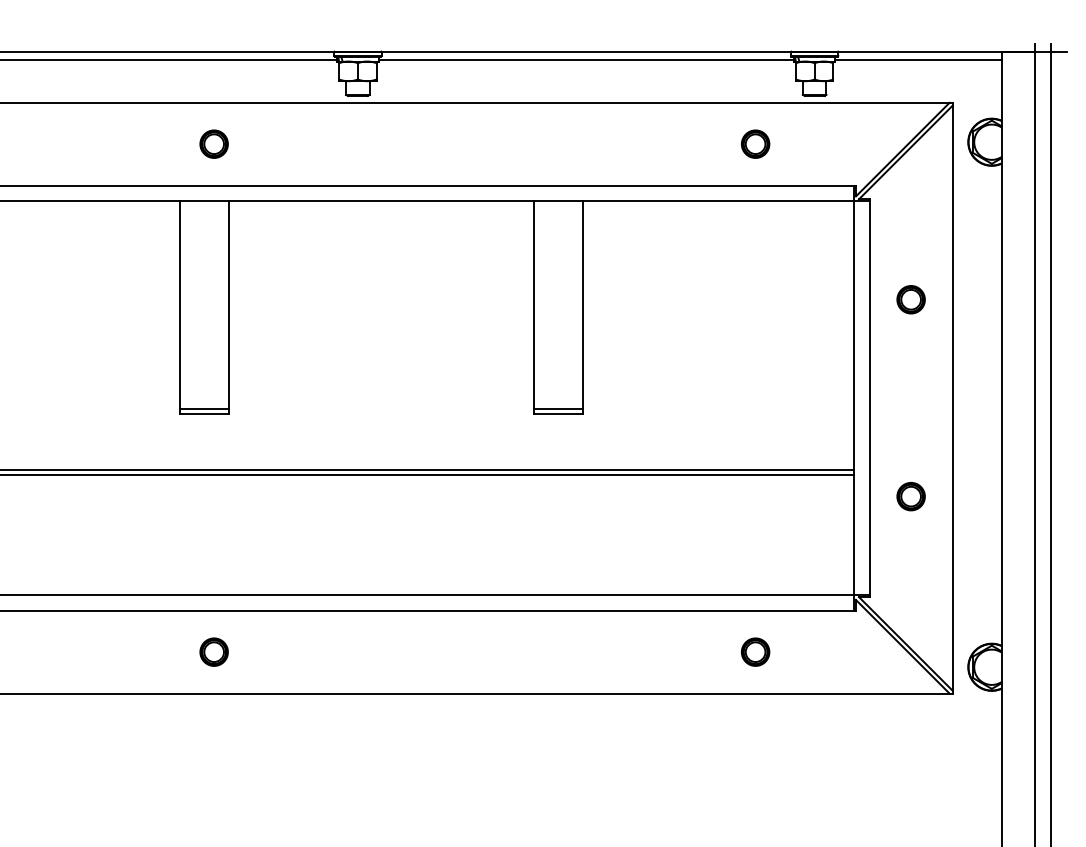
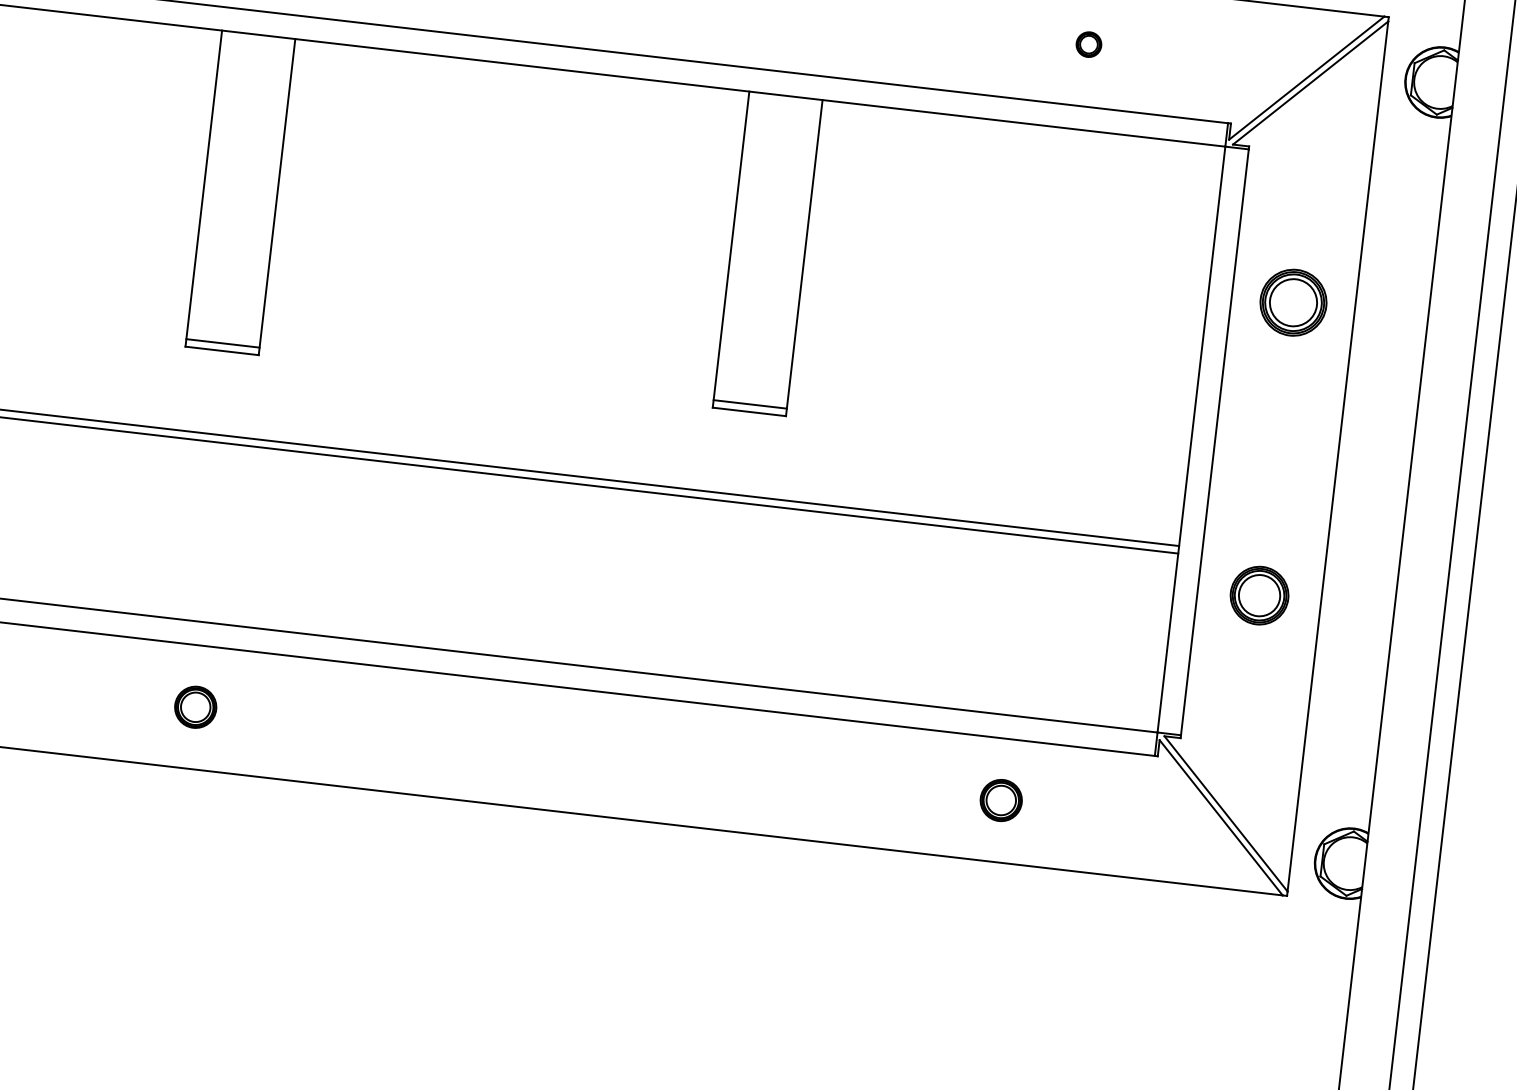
part: (755, 143) -> (1088, 43), size x0.6
part: (910, 299) -> (1292, 302), size x1.6
part: (910, 496) -> (1258, 595), size x1.4

